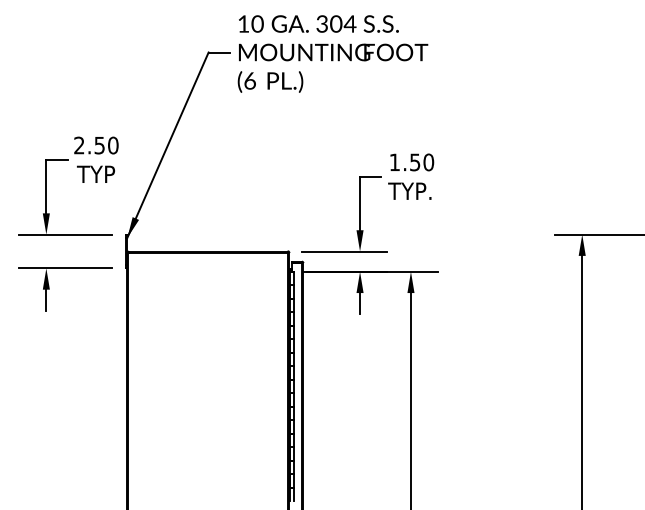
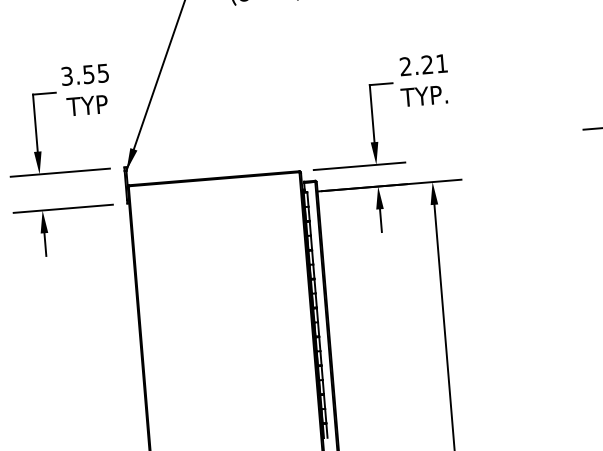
text: (96, 145) -> (85, 74), 2.50 -> 3.55
text: (411, 162) -> (423, 65), 1.50 -> 2.21

